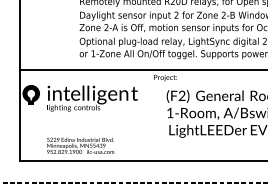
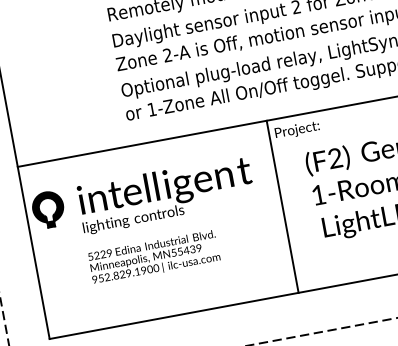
line: (150, 115) -> (282, 206), added
text: (80, 145) -> (153, 256), moved

